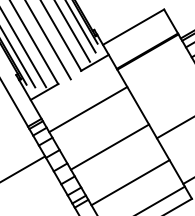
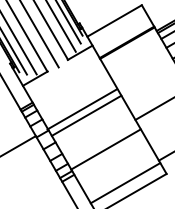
line: (88, 109) -> (82, 109), moved
line: (109, 146) -> (86, 115), moved
line: (130, 182) -> (105, 149), moved

